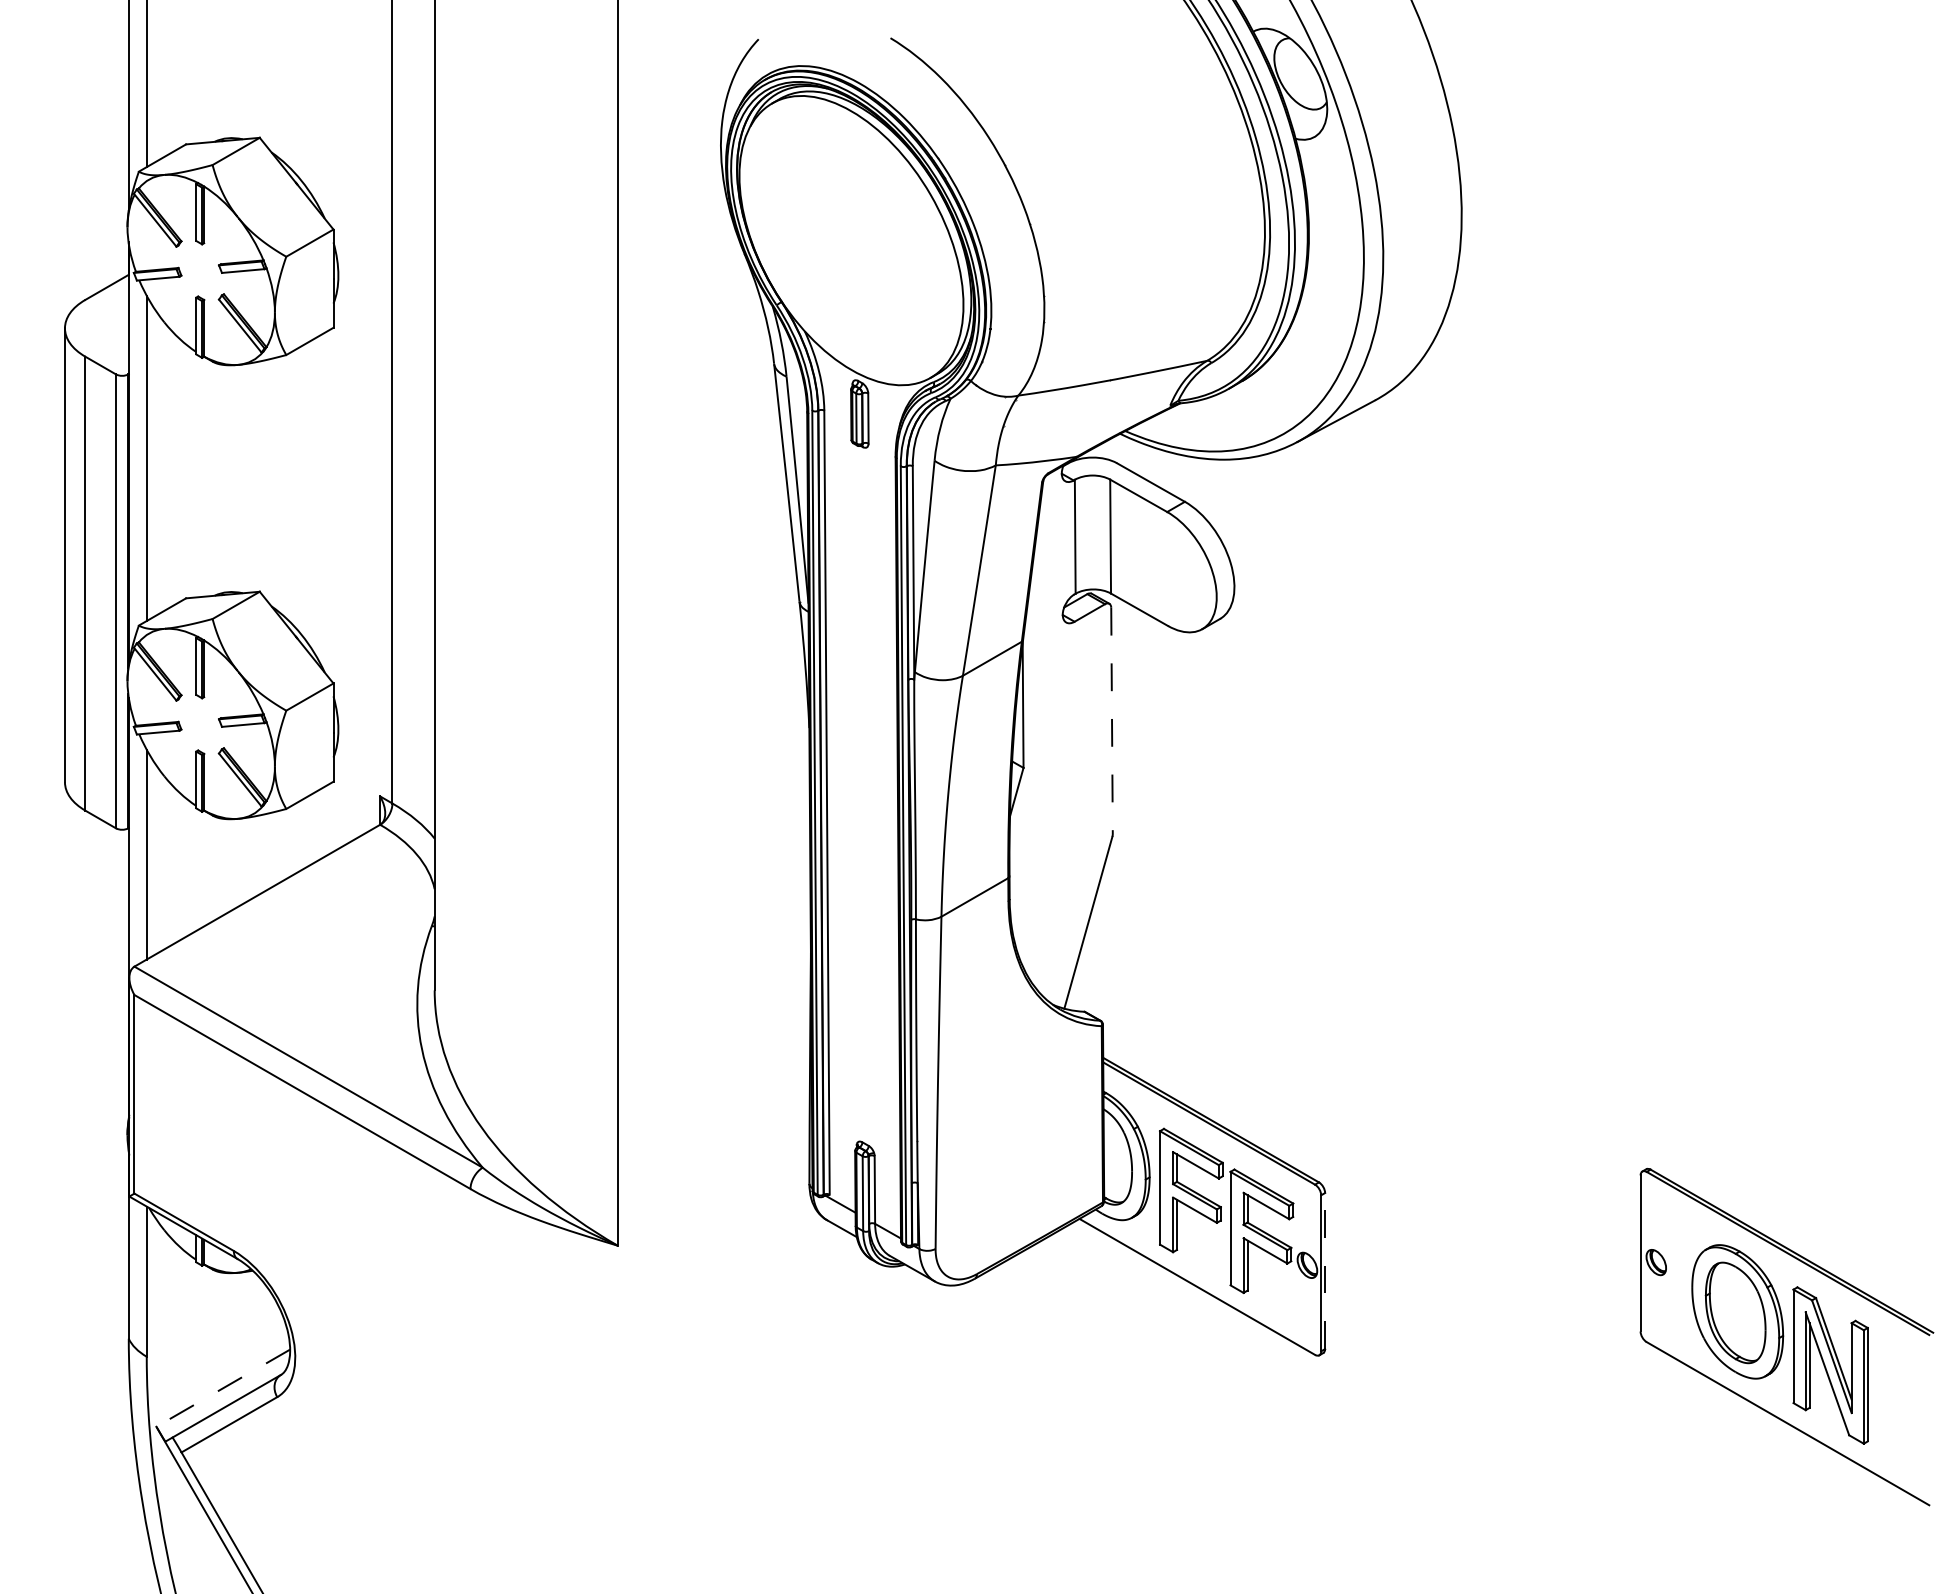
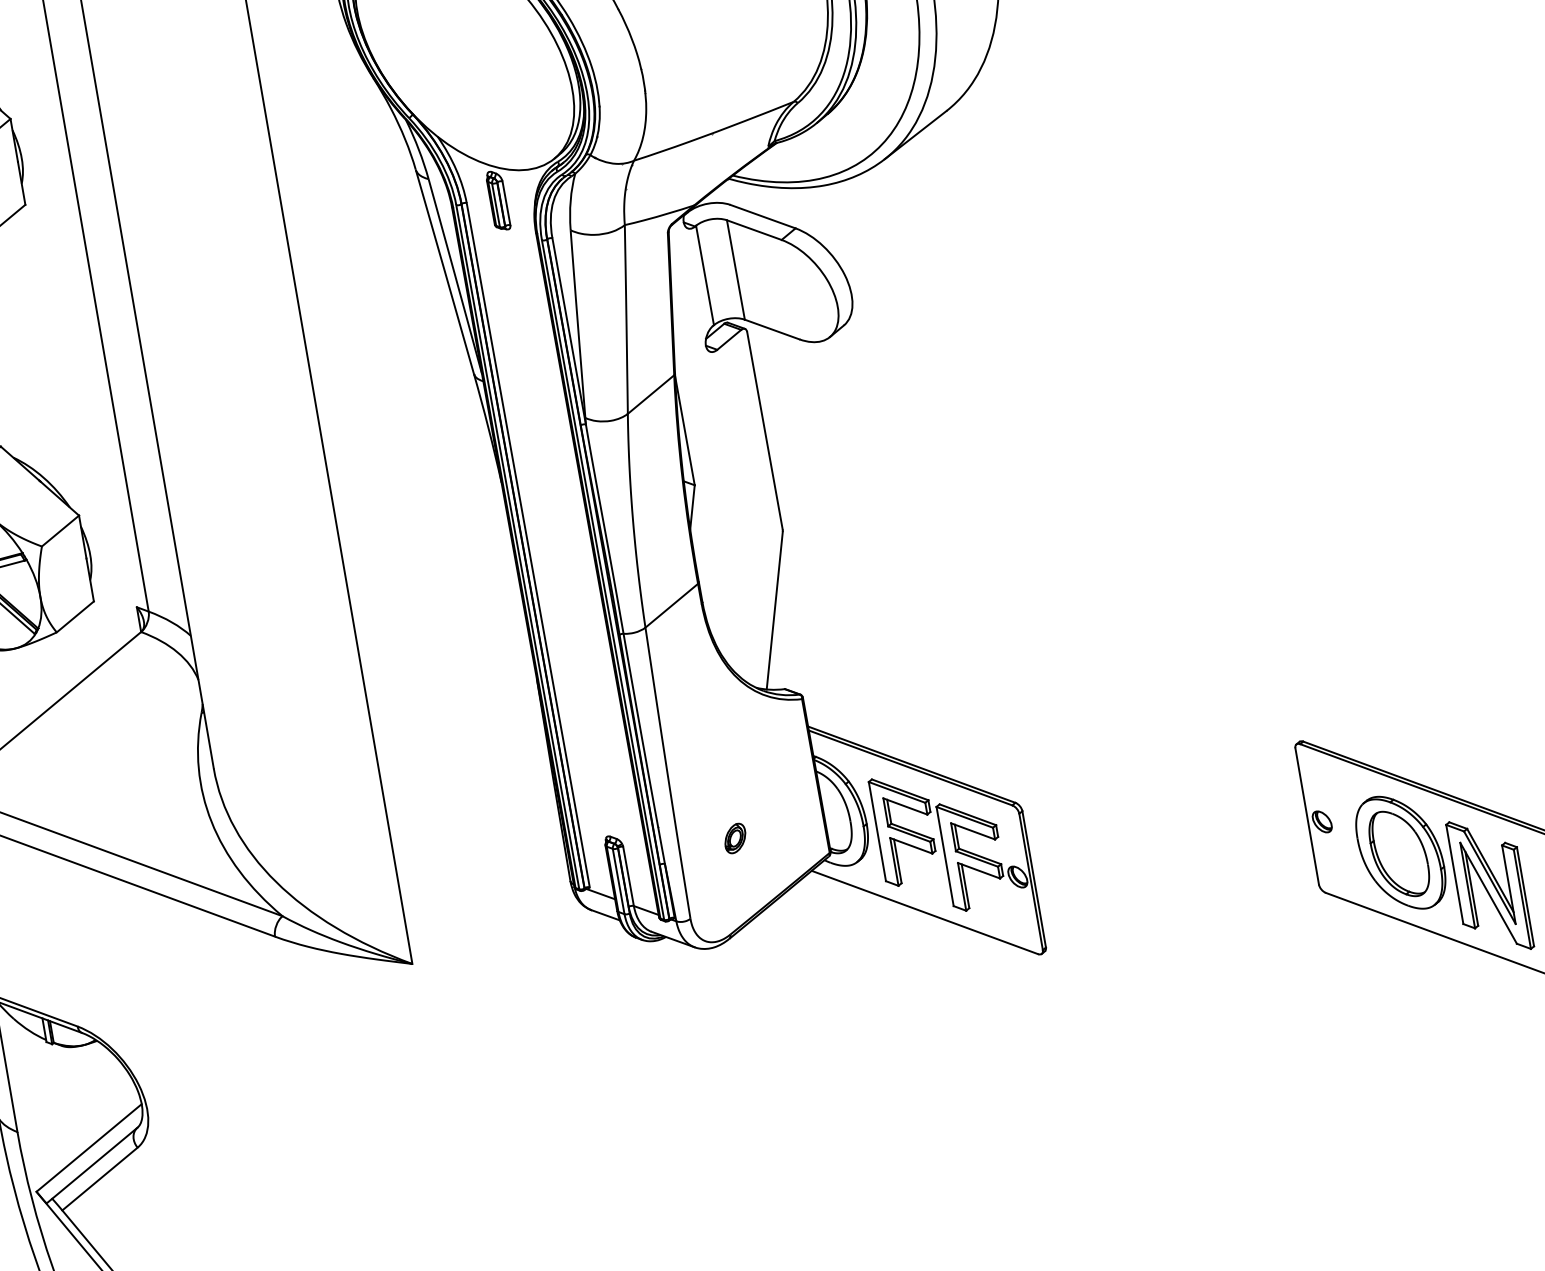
line: (1112, 721) -> (765, 431), dashed -> solid
part: (1000, 1168) -> (735, 838), added
line: (1325, 1270) -> (1034, 878), dashed -> solid
line: (222, 1388) -> (88, 1148), dashed -> solid

